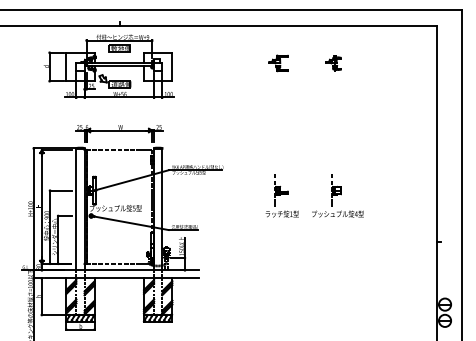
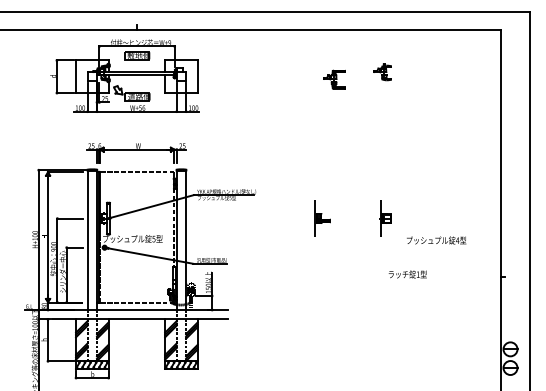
part: (278, 63) -> (334, 79), moved
text: (282, 214) -> (407, 274), moved
text: (337, 214) -> (436, 240), moved

